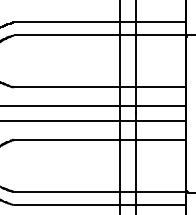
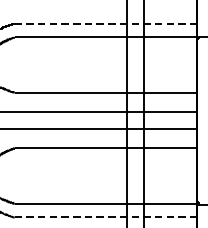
line: (99, 22) -> (105, 23), solid -> dashed
line: (99, 204) -> (105, 217), solid -> dashed

